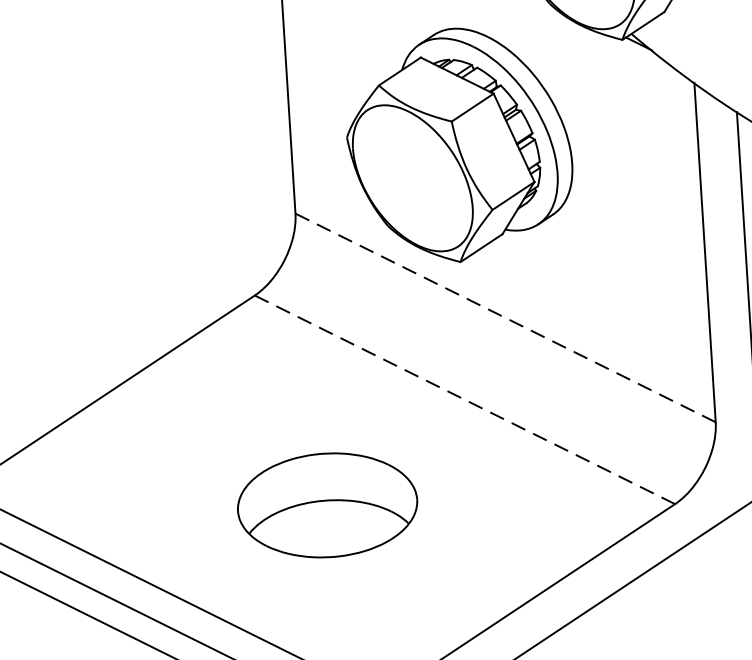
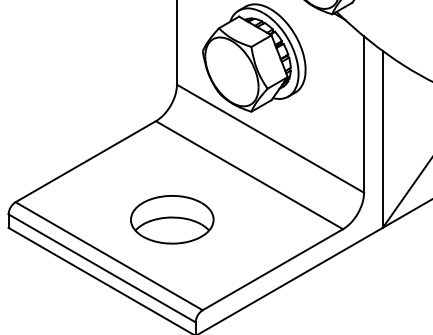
line: (505, 317) -> (270, 138), dashed -> solid
line: (464, 398) -> (249, 174), dashed -> solid
part: (327, 504) -> (172, 219), moved

